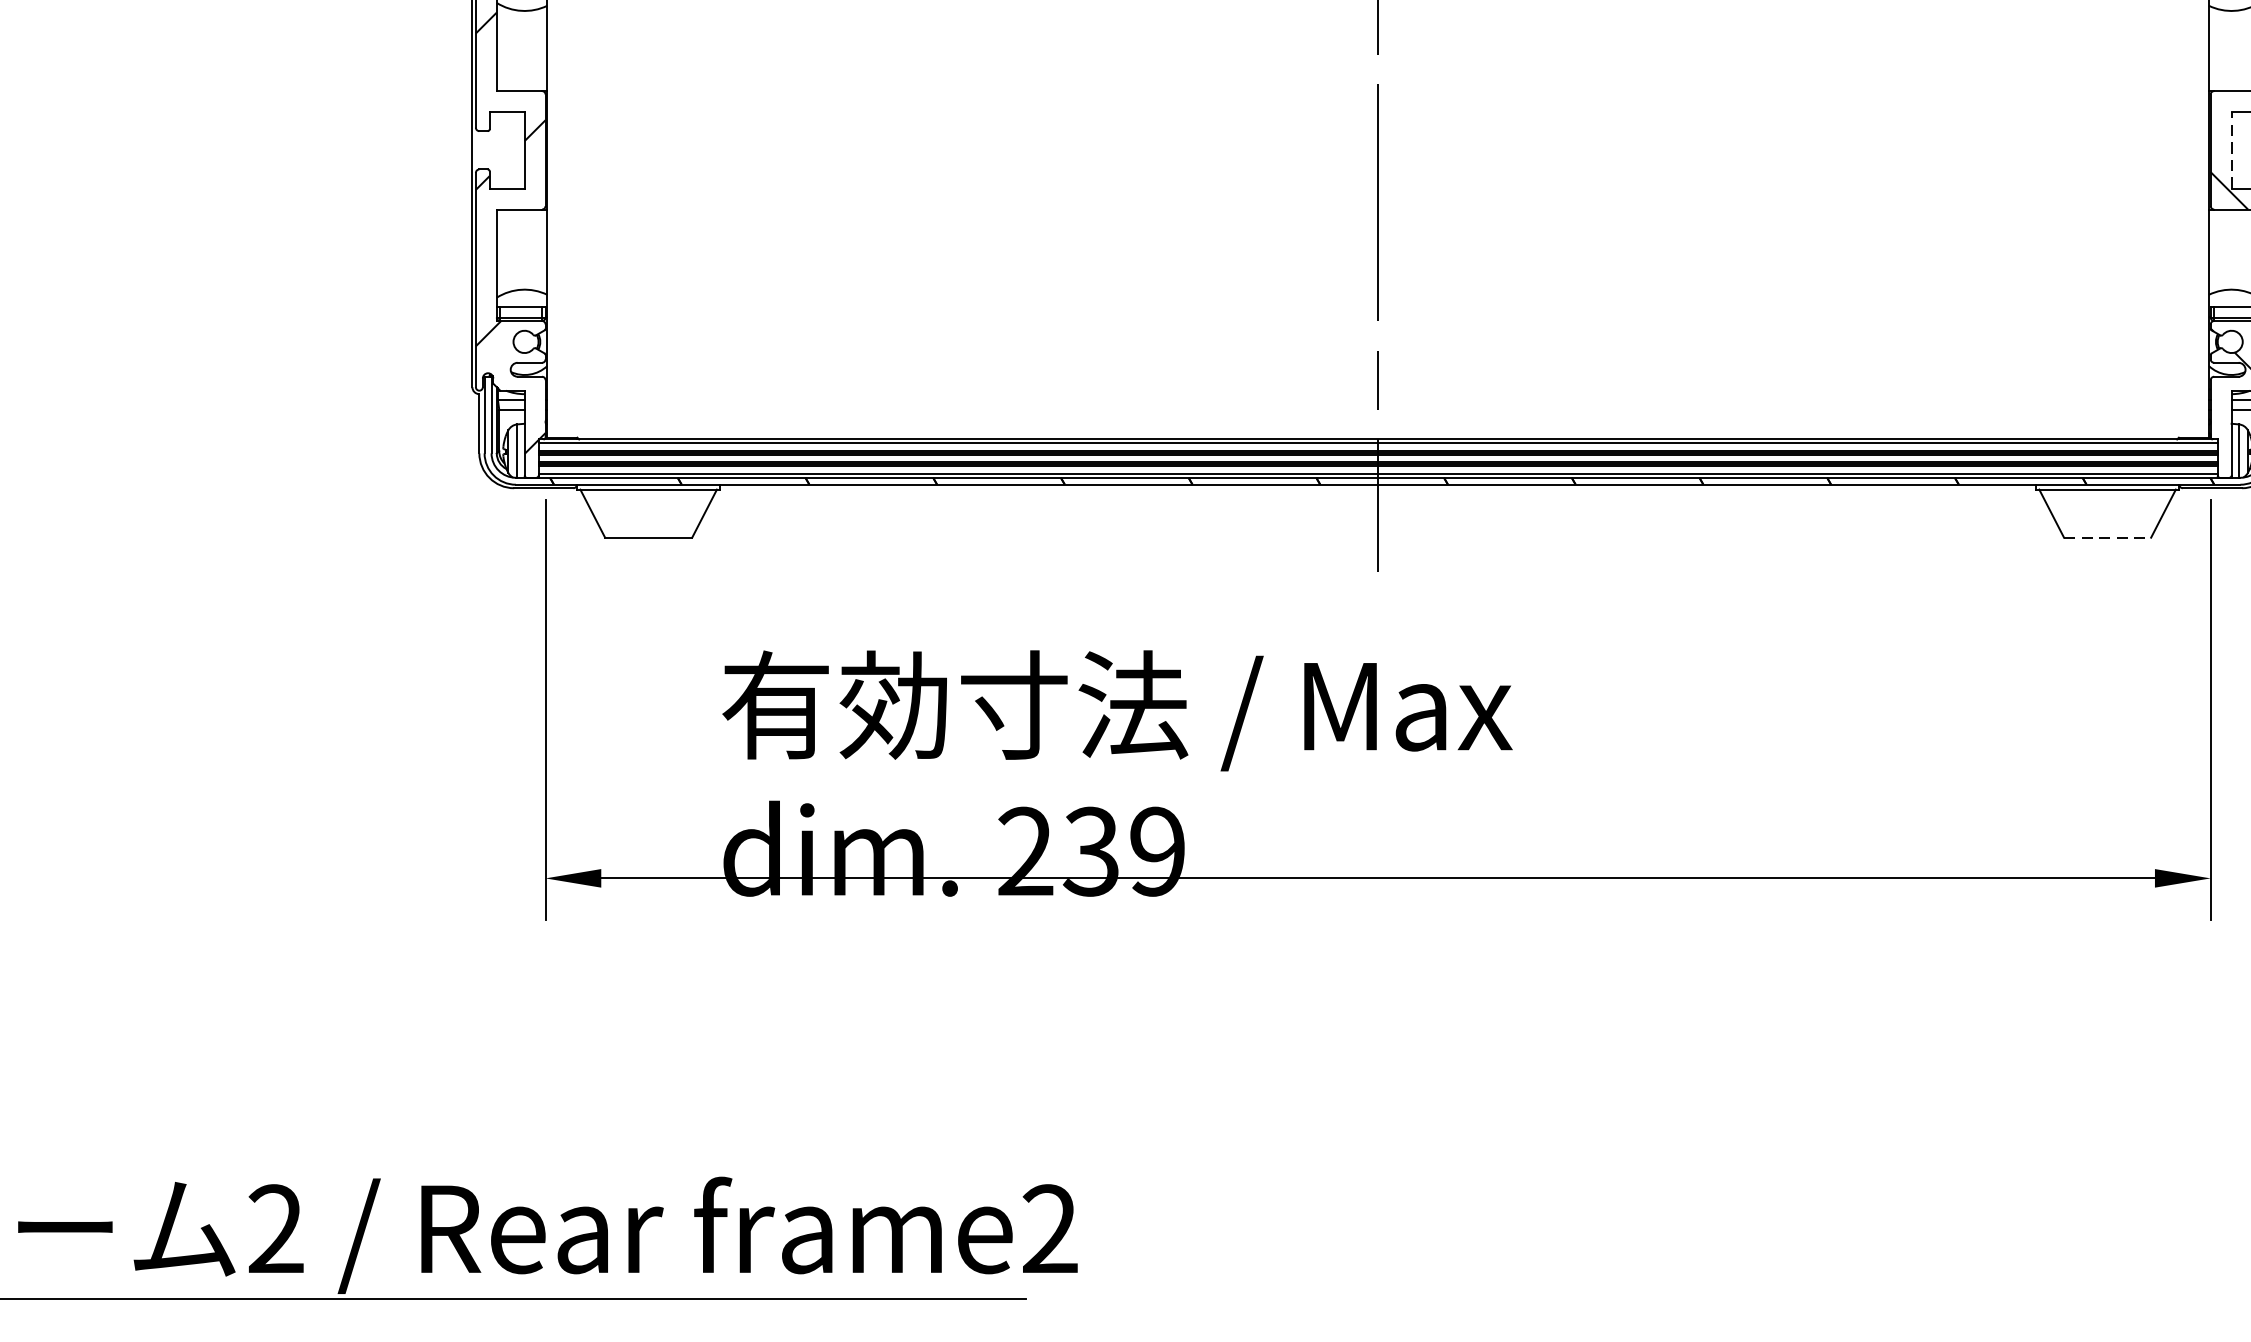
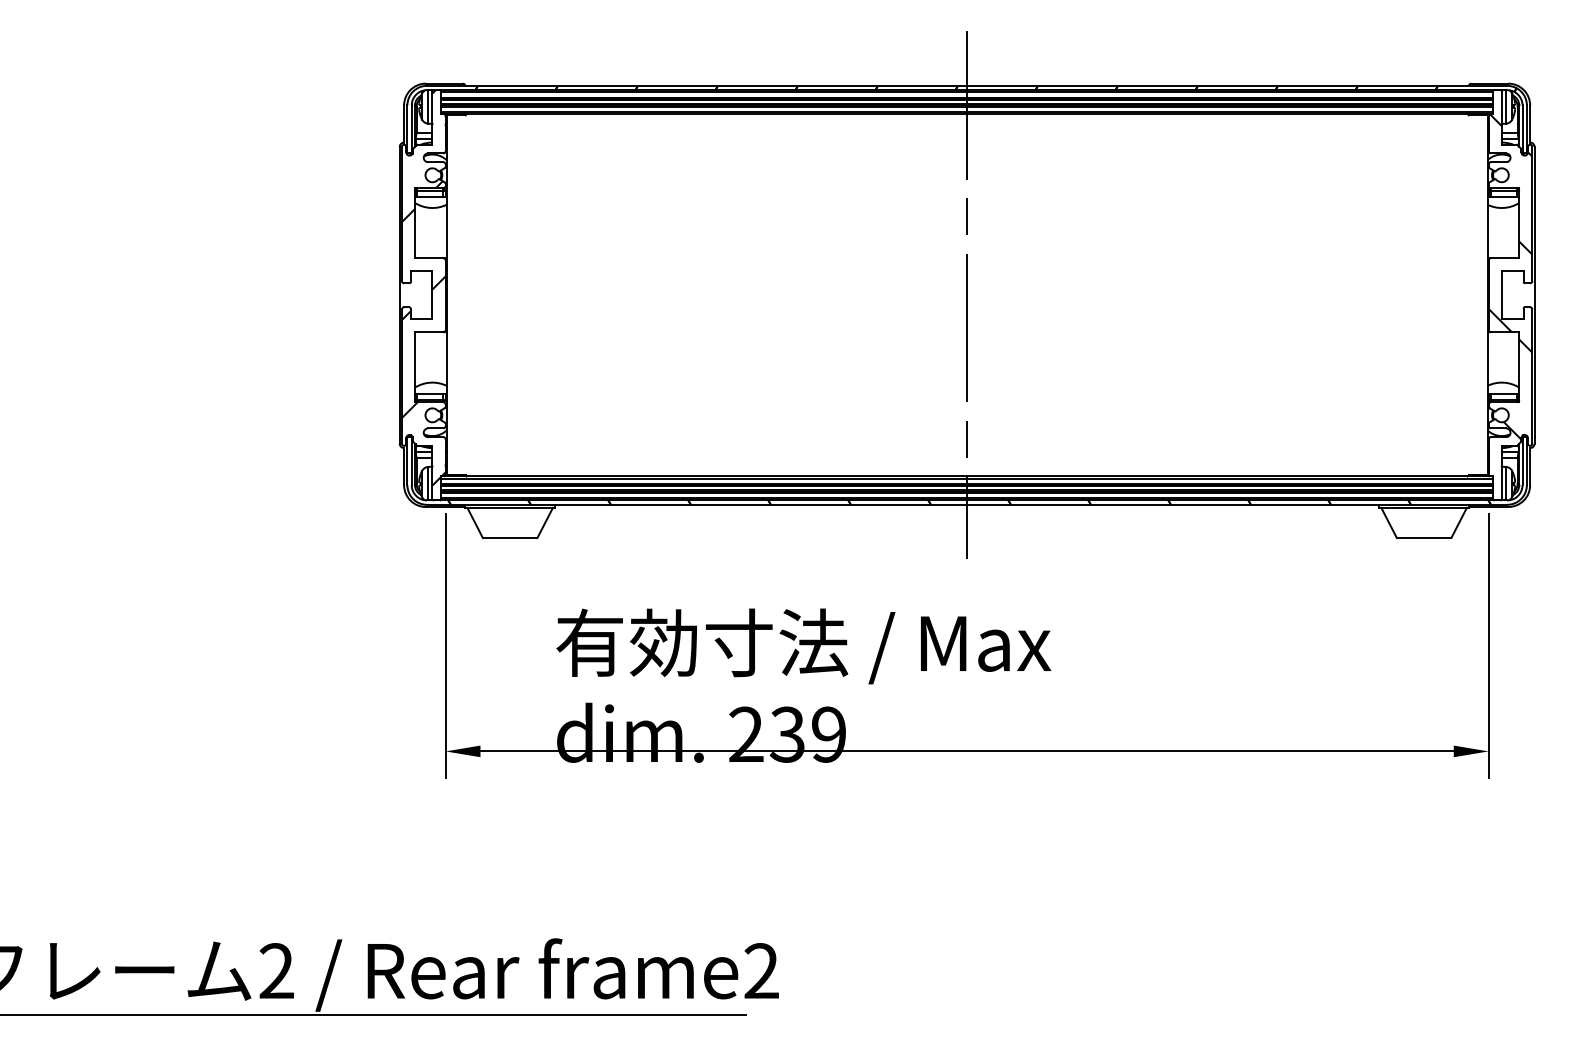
line: (2231, 149) -> (1501, 294), dashed -> solid
line: (2108, 536) -> (1424, 537), dashed -> solid

